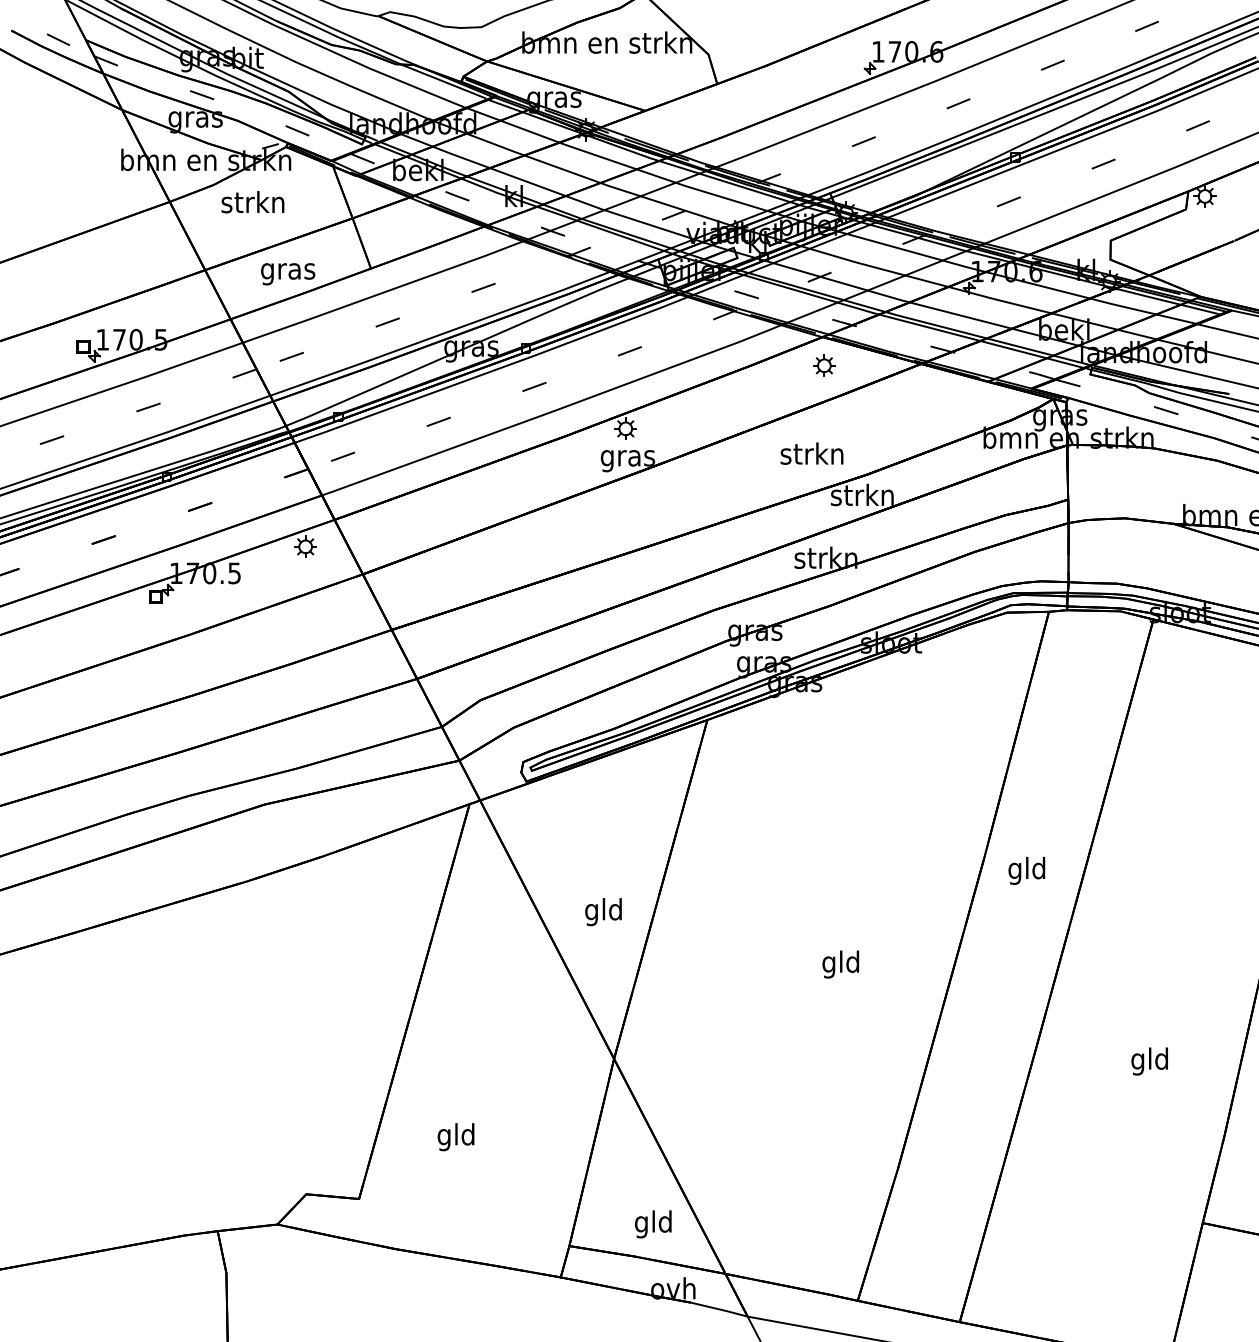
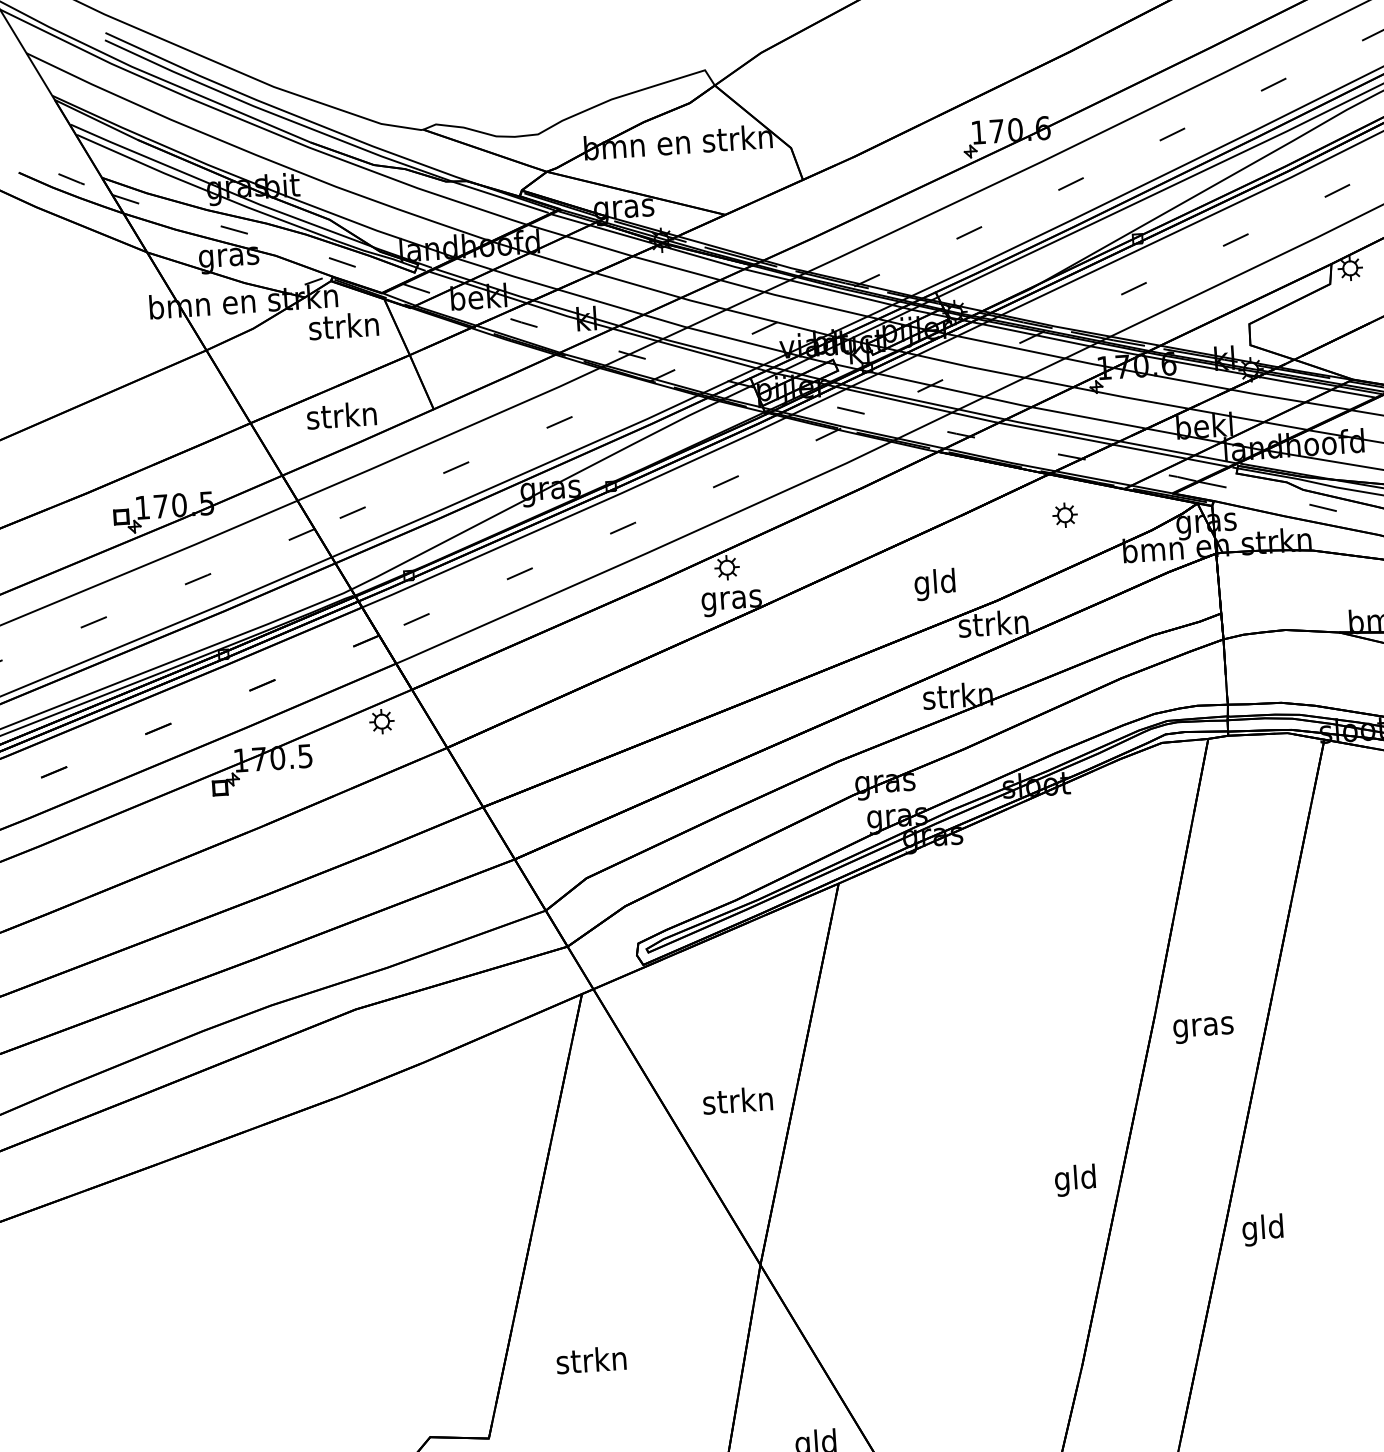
text: (252, 202) -> (343, 326), moved
text: (287, 271) -> (341, 418), gras -> strkn
part: (824, 365) -> (1065, 514), moved
text: (811, 456) -> (934, 584), strkn -> gld
text: (1027, 870) -> (1203, 1026), gld -> gras
text: (603, 912) -> (737, 1103), gld -> strkn
text: (840, 964) -> (1075, 1180), moved
text: (1149, 1061) -> (1262, 1230), moved
text: (455, 1137) -> (590, 1363), gld -> strkn

